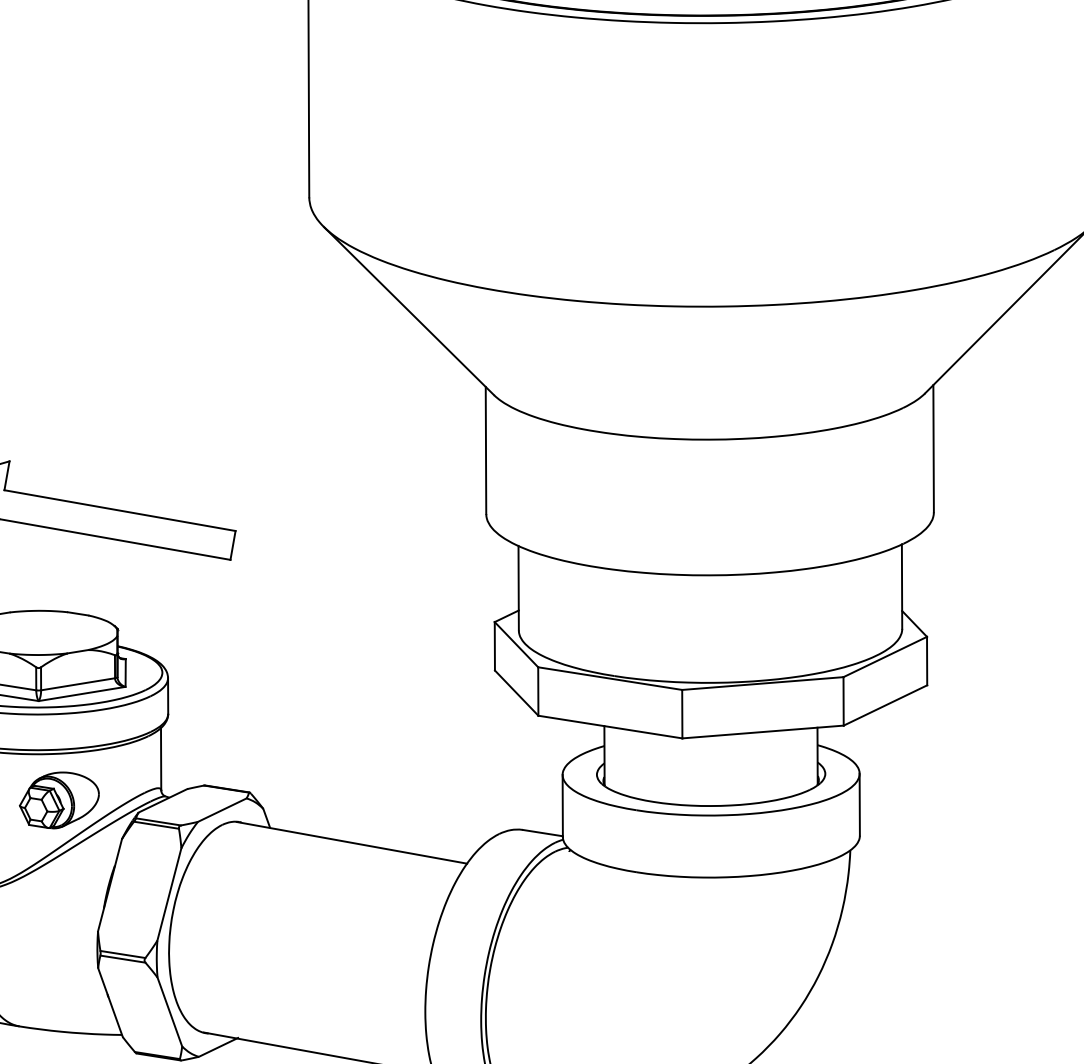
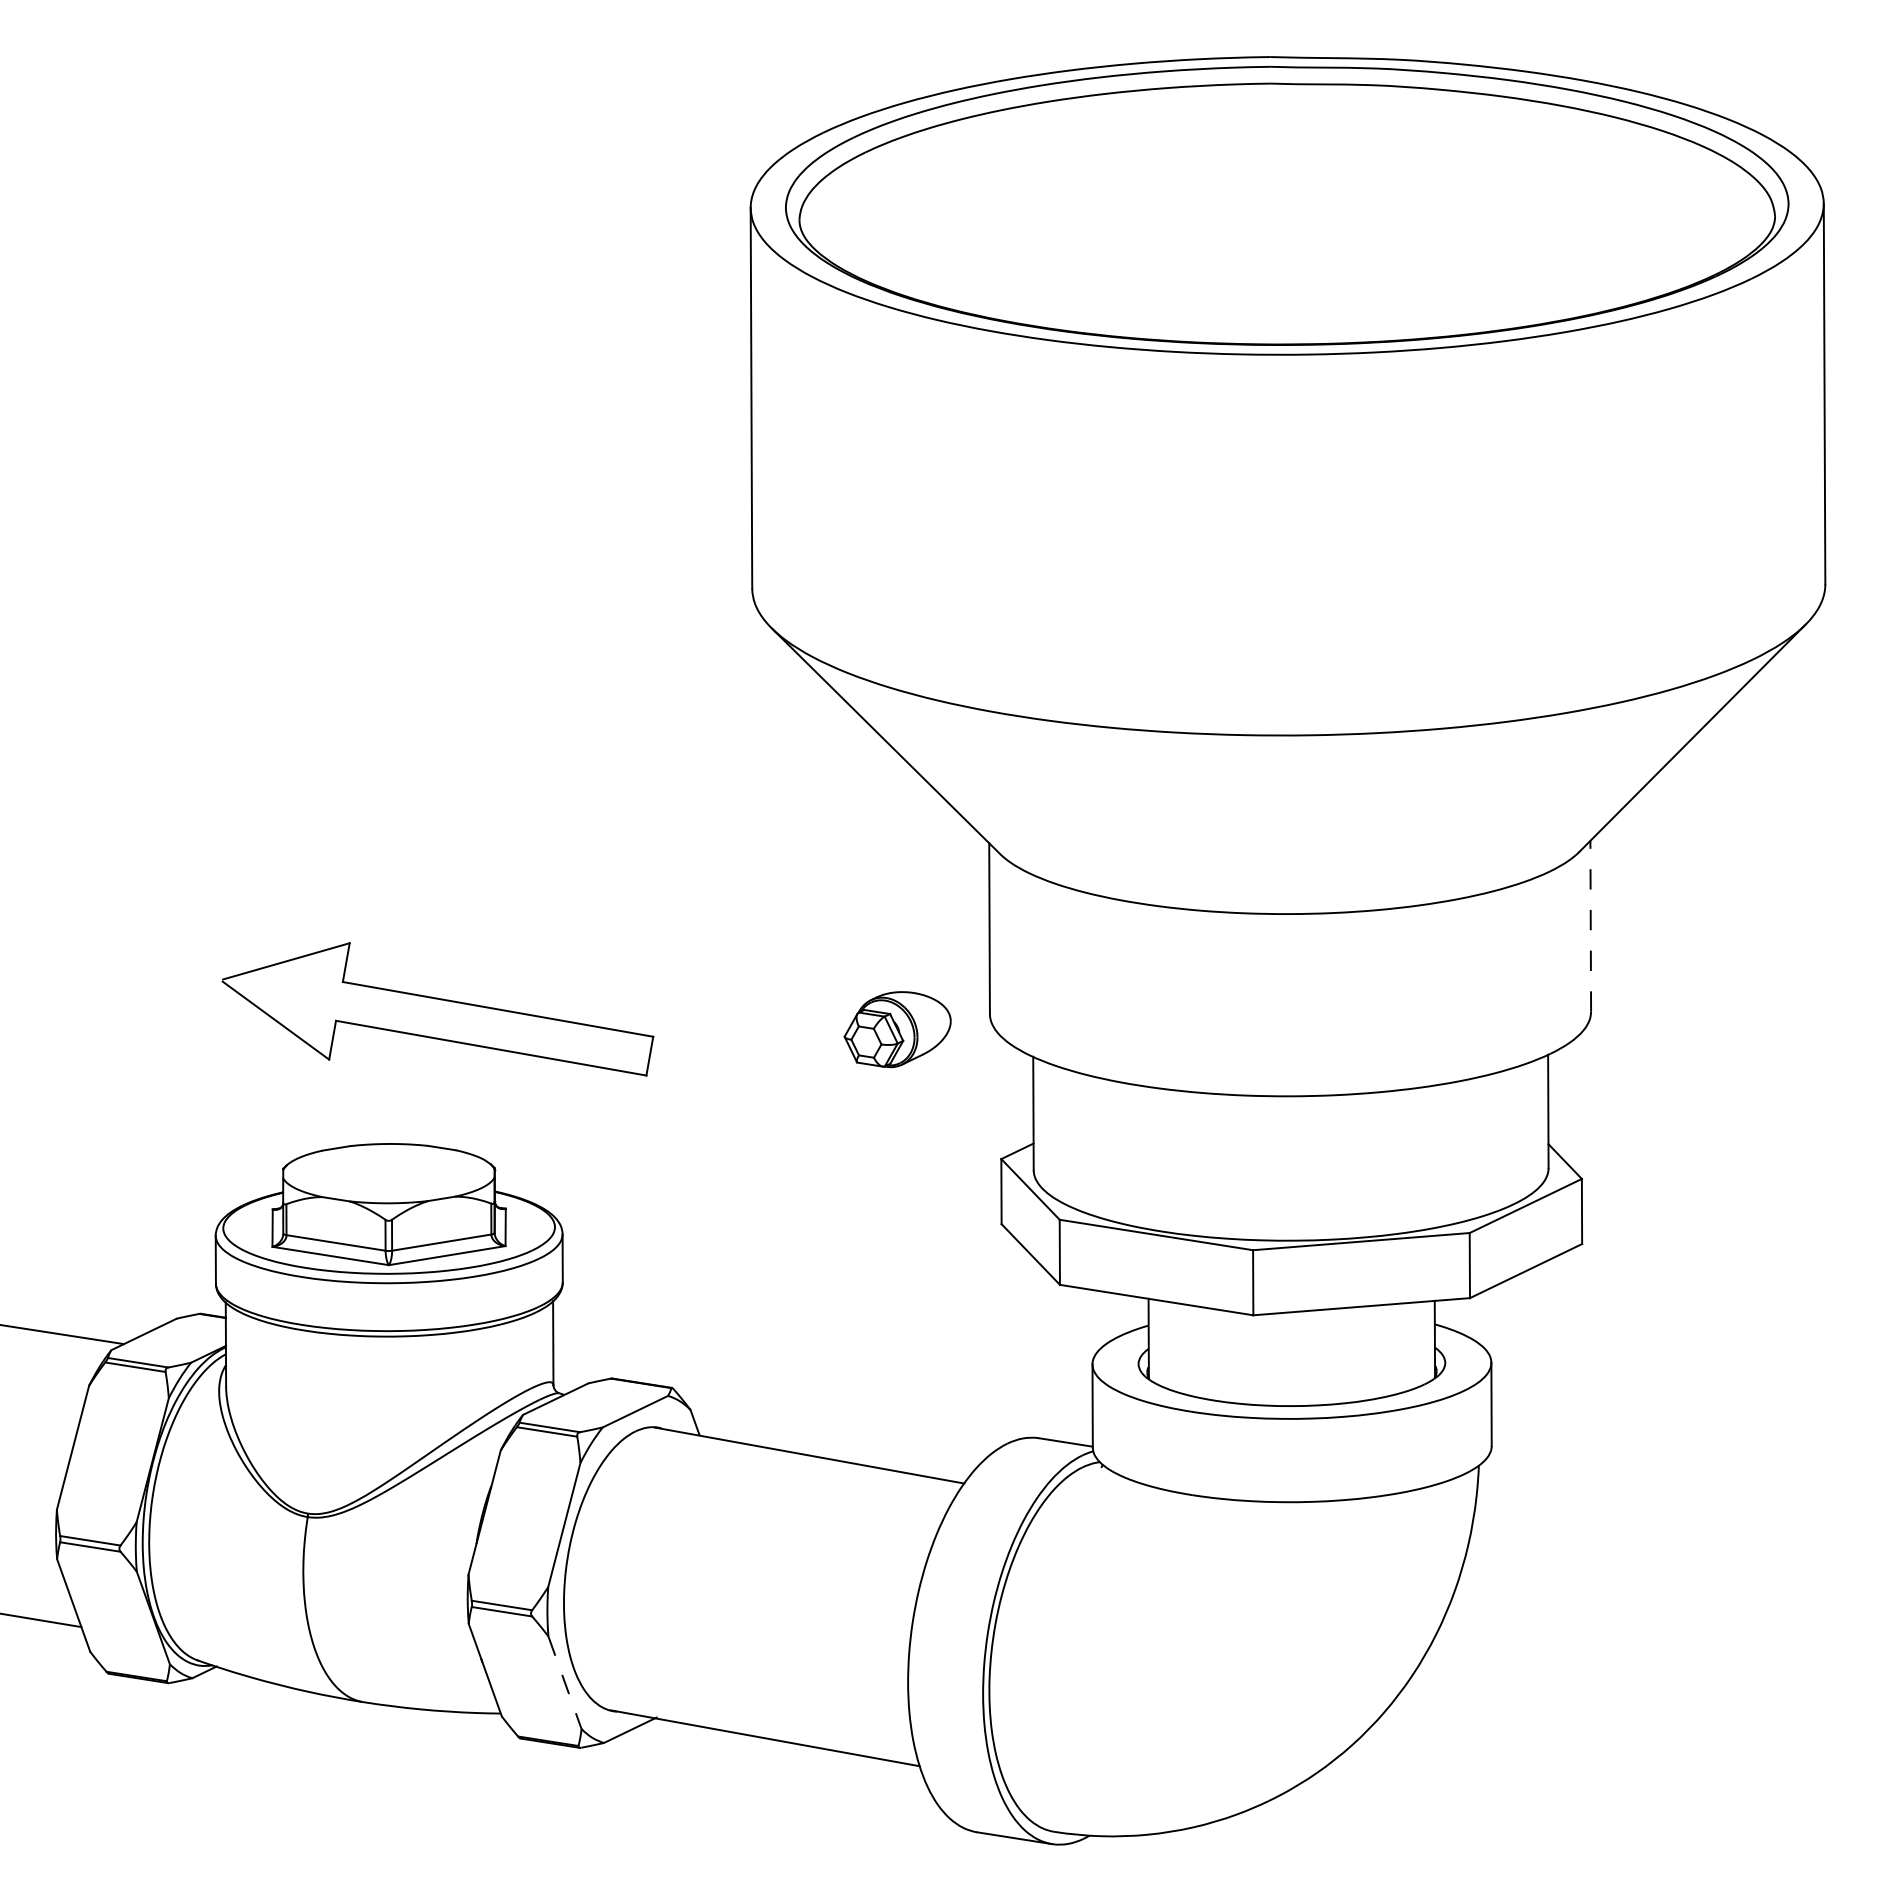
line: (933, 448) -> (1590, 925), solid -> dashed
part: (59, 800) -> (897, 1029), moved
line: (170, 1012) -> (565, 1683), solid -> dashed

